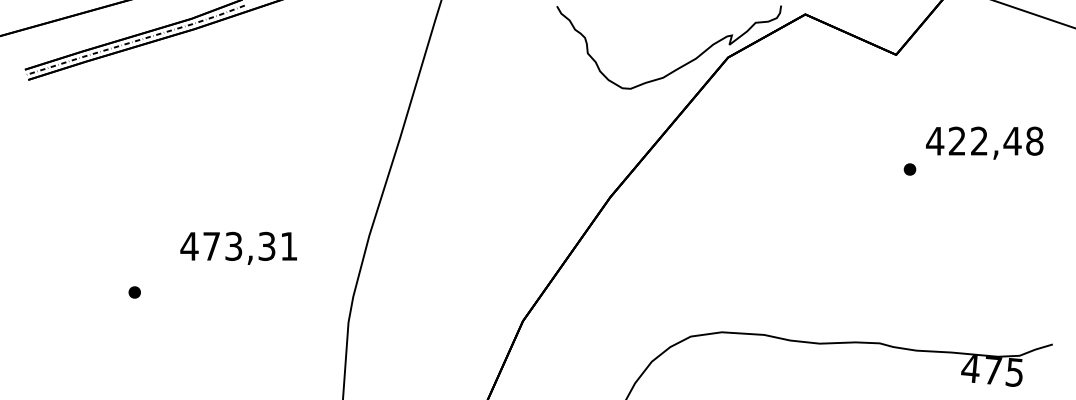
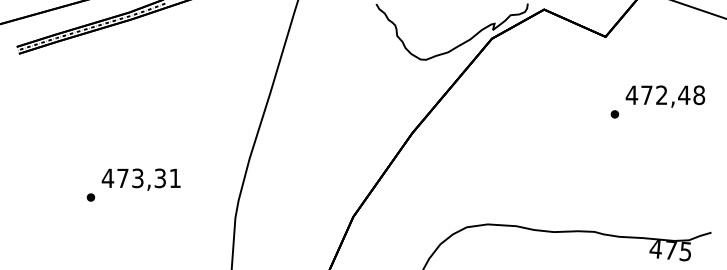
text: (956, 140) -> (646, 94), 422,48 -> 472,48
text: (237, 248) -> (140, 179), moved

